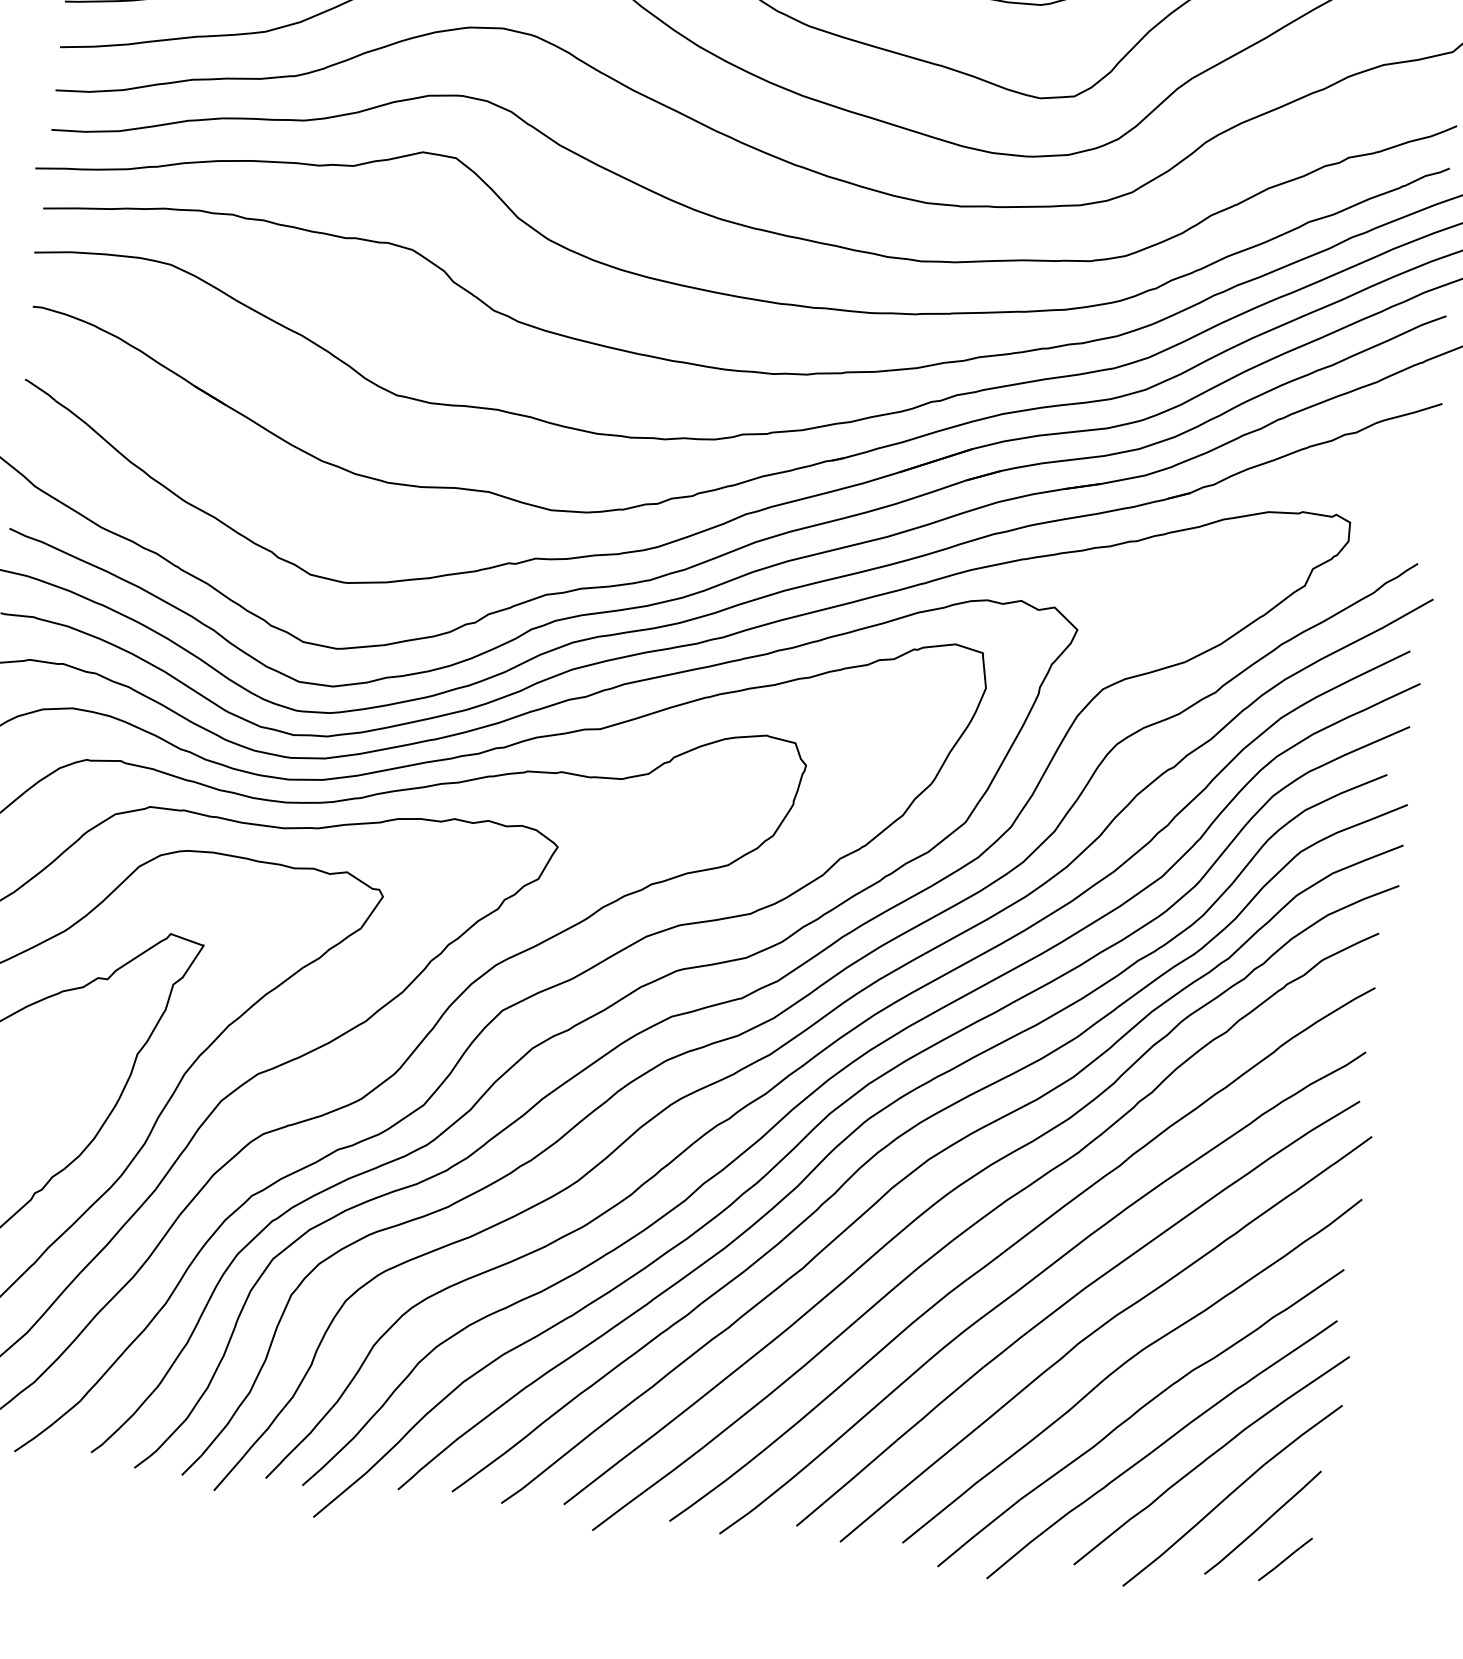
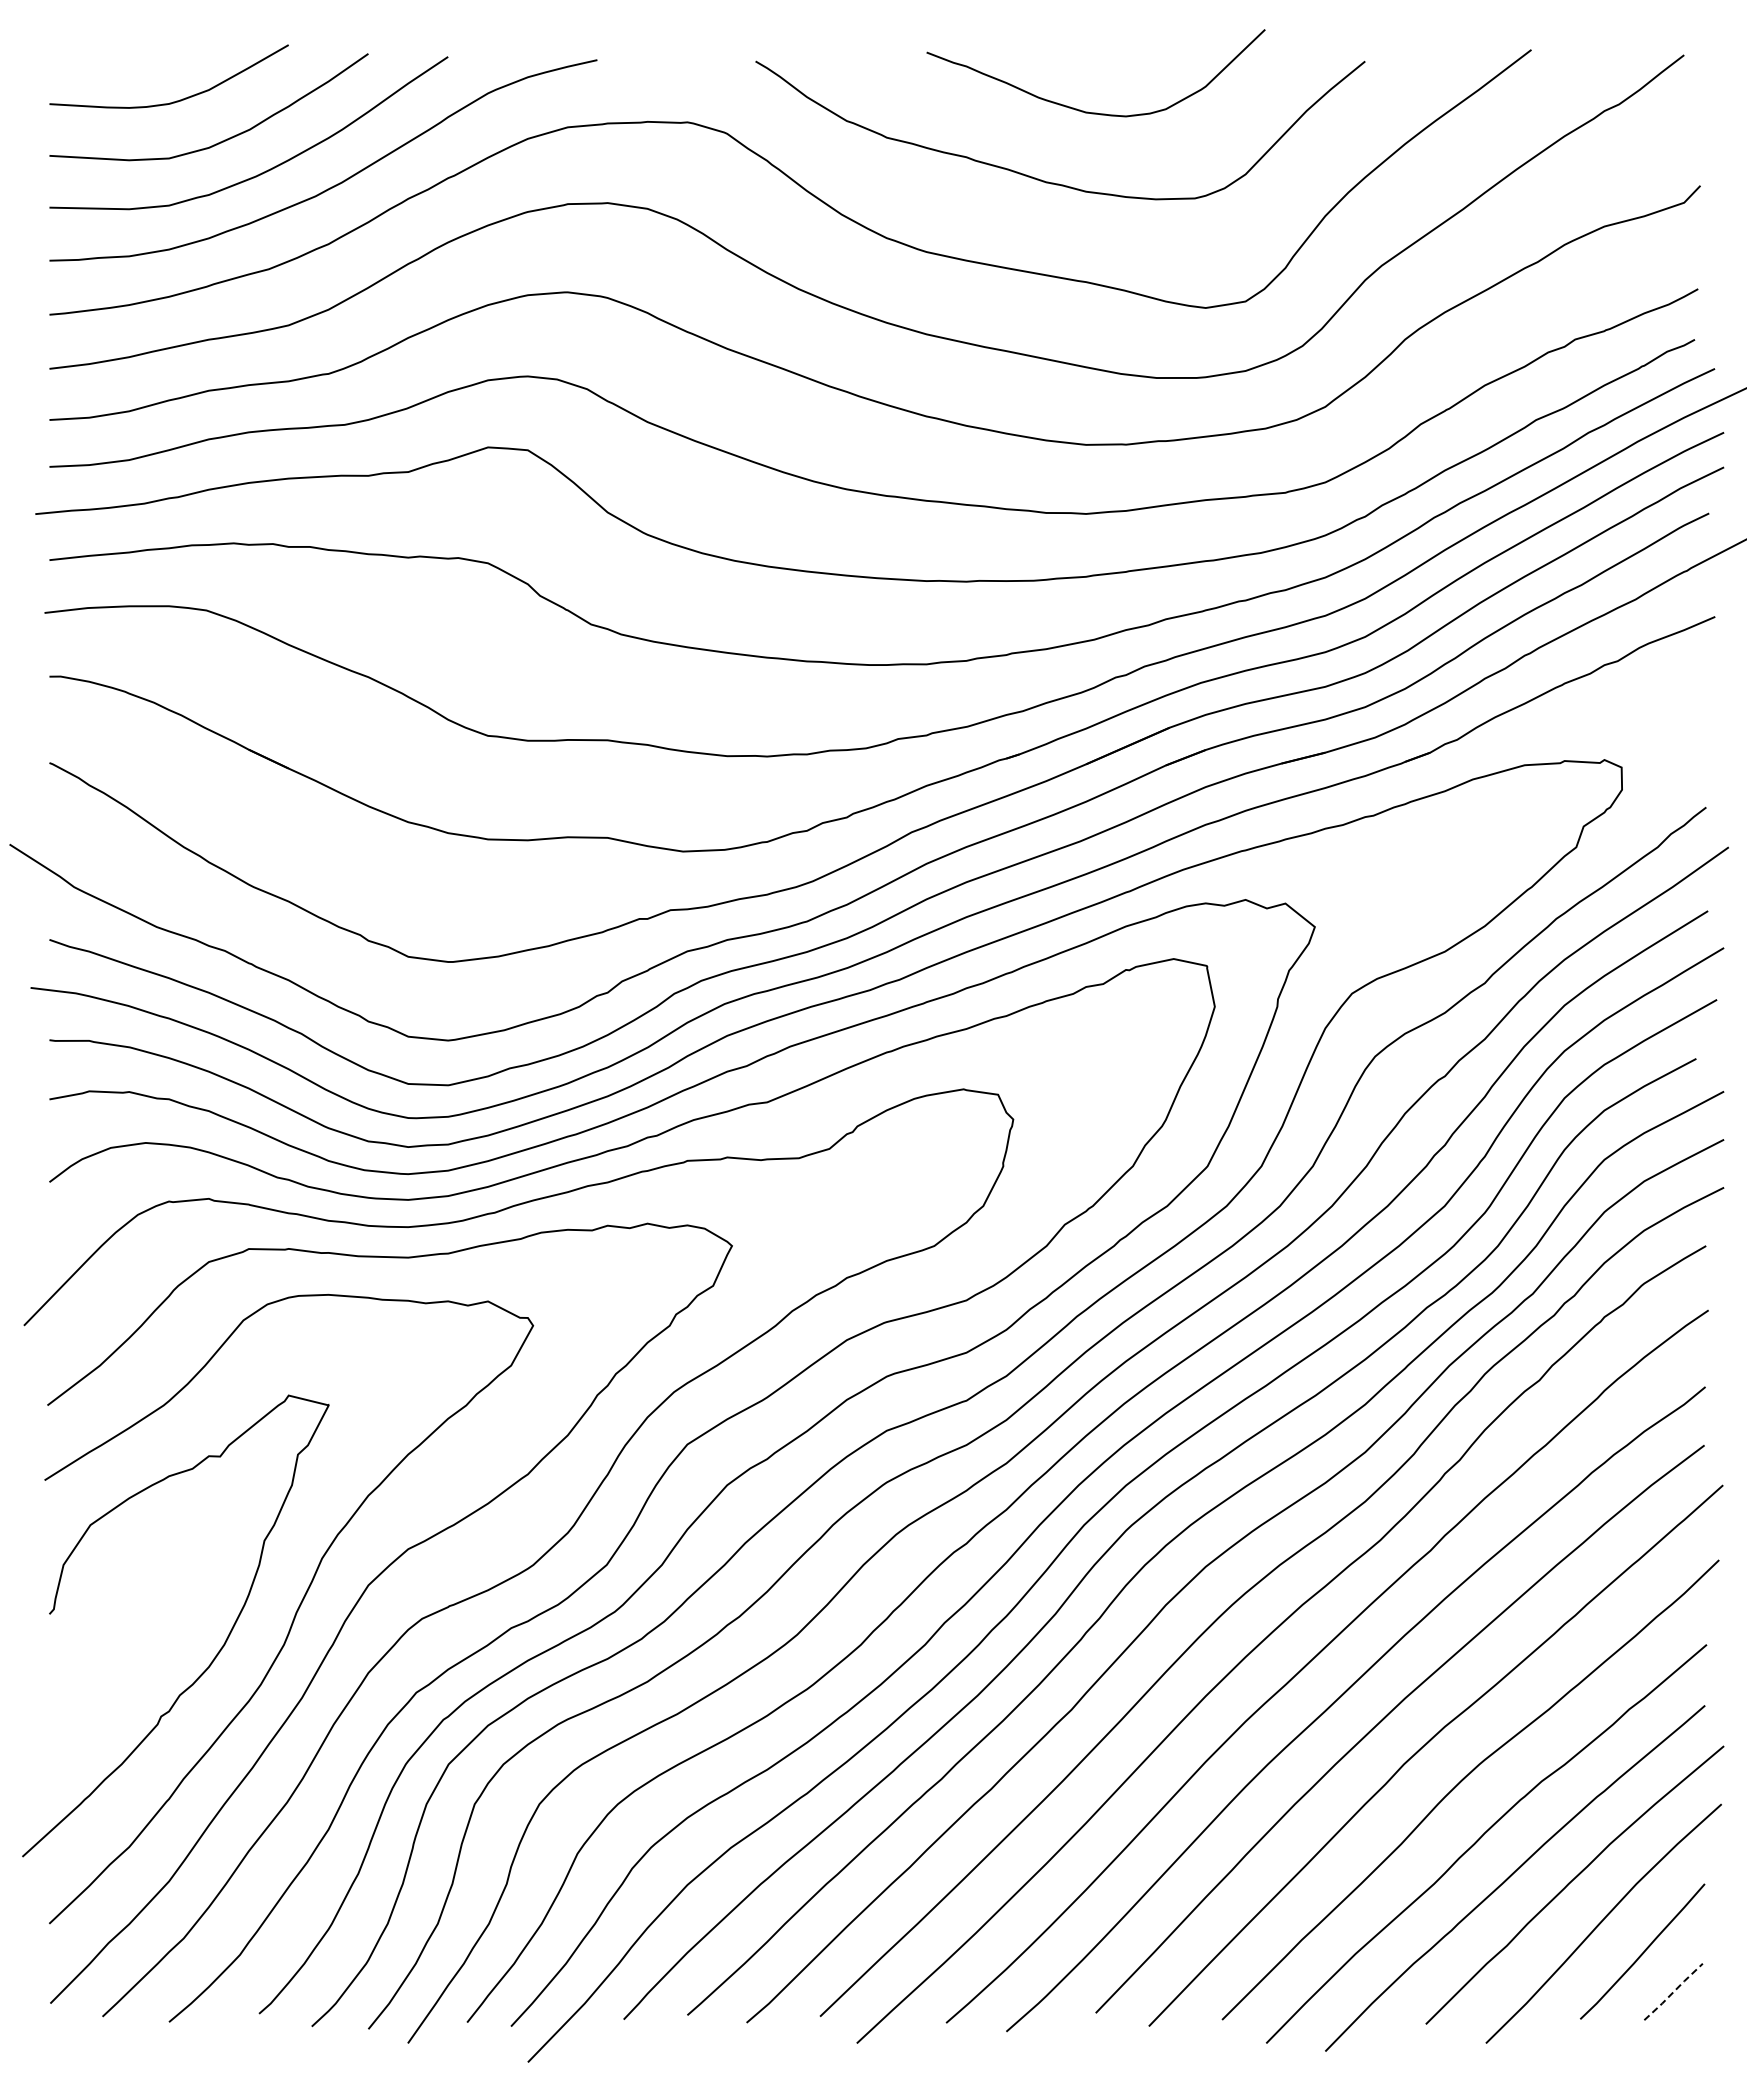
line: (1285, 1559) -> (1673, 1991), solid -> dashed

